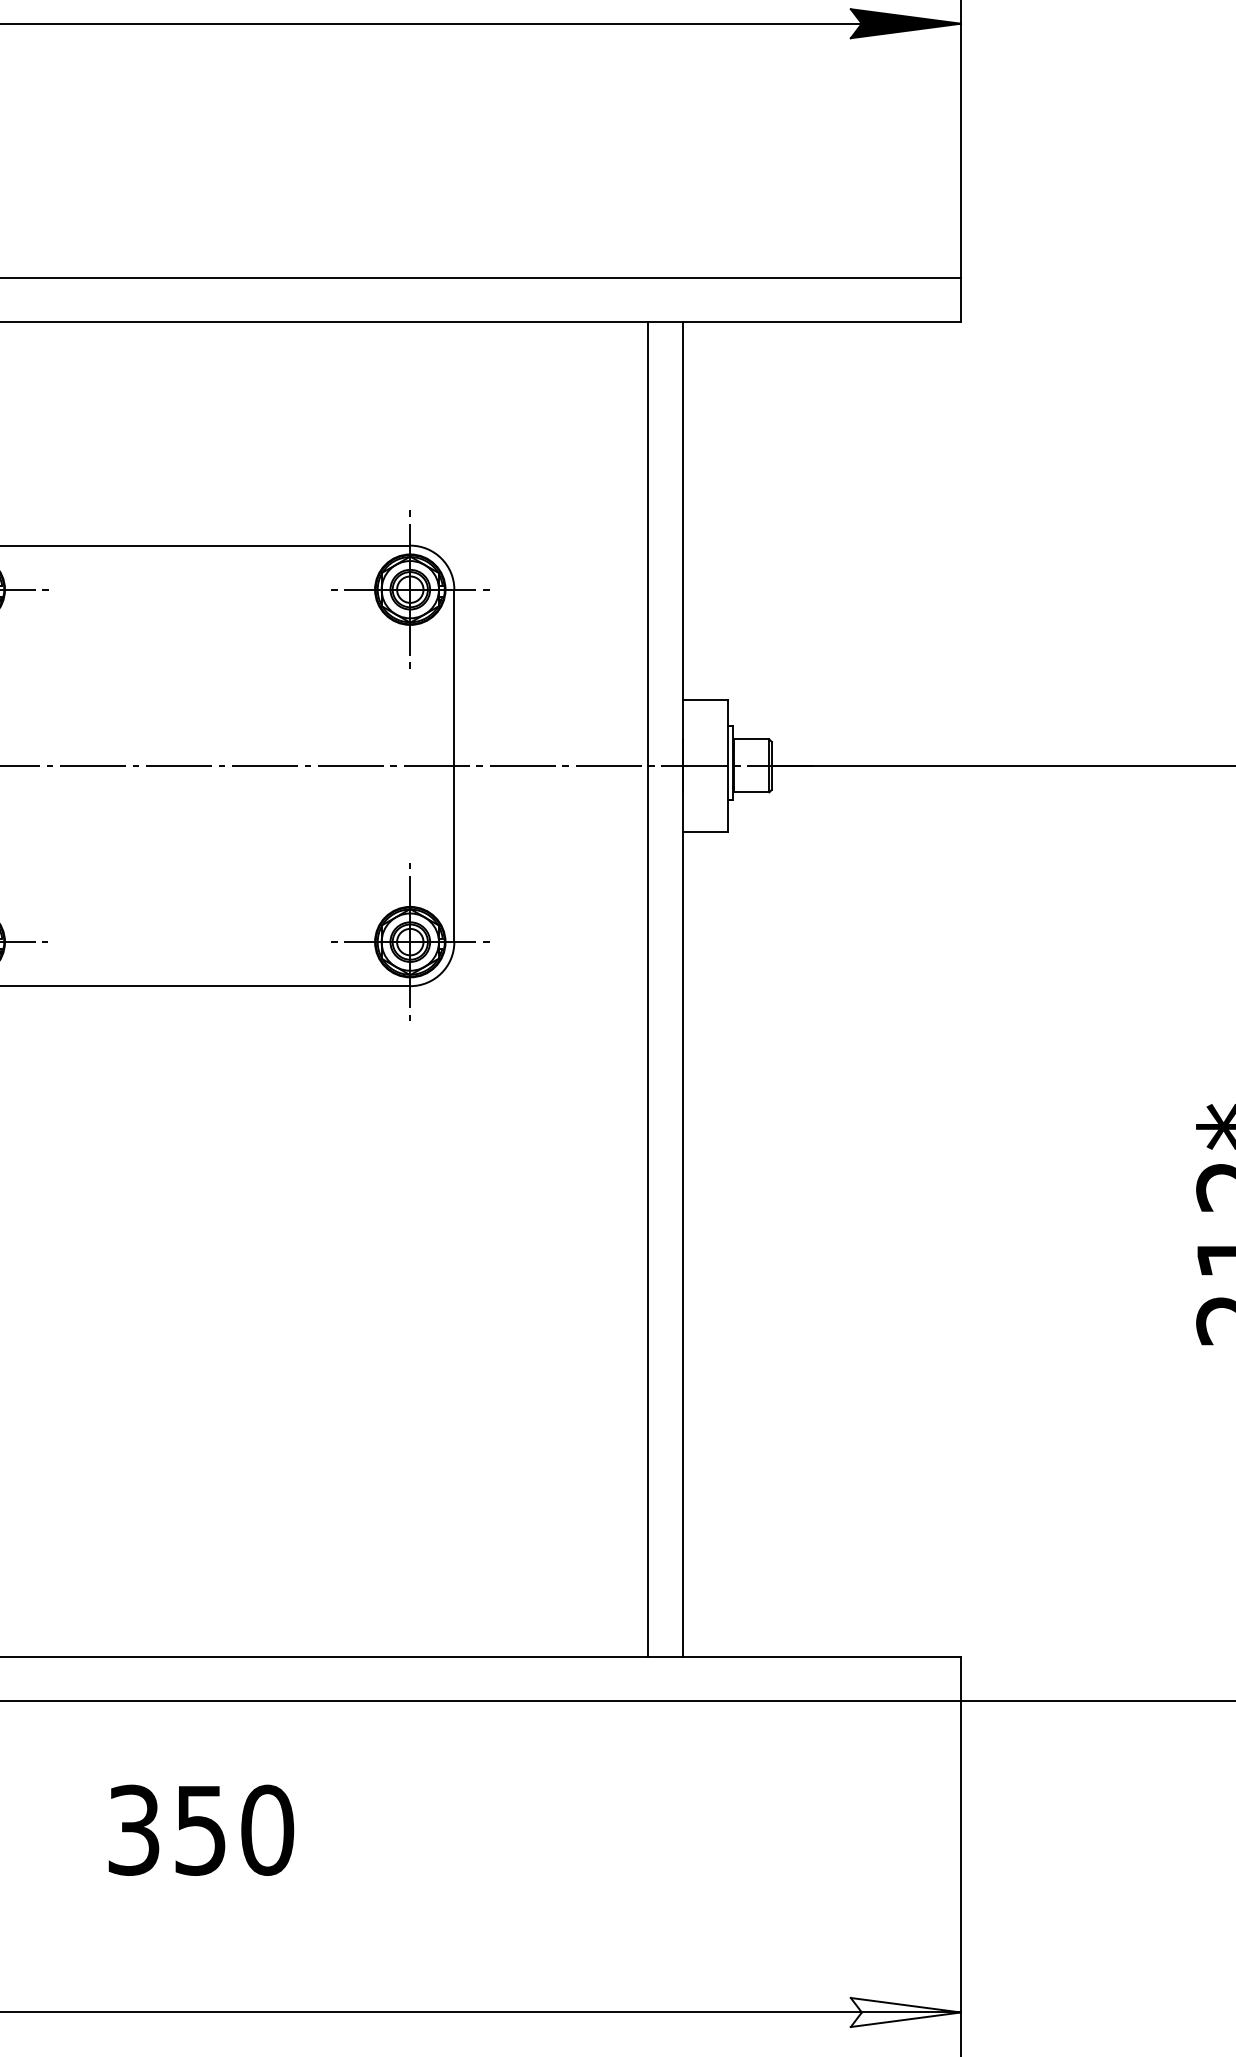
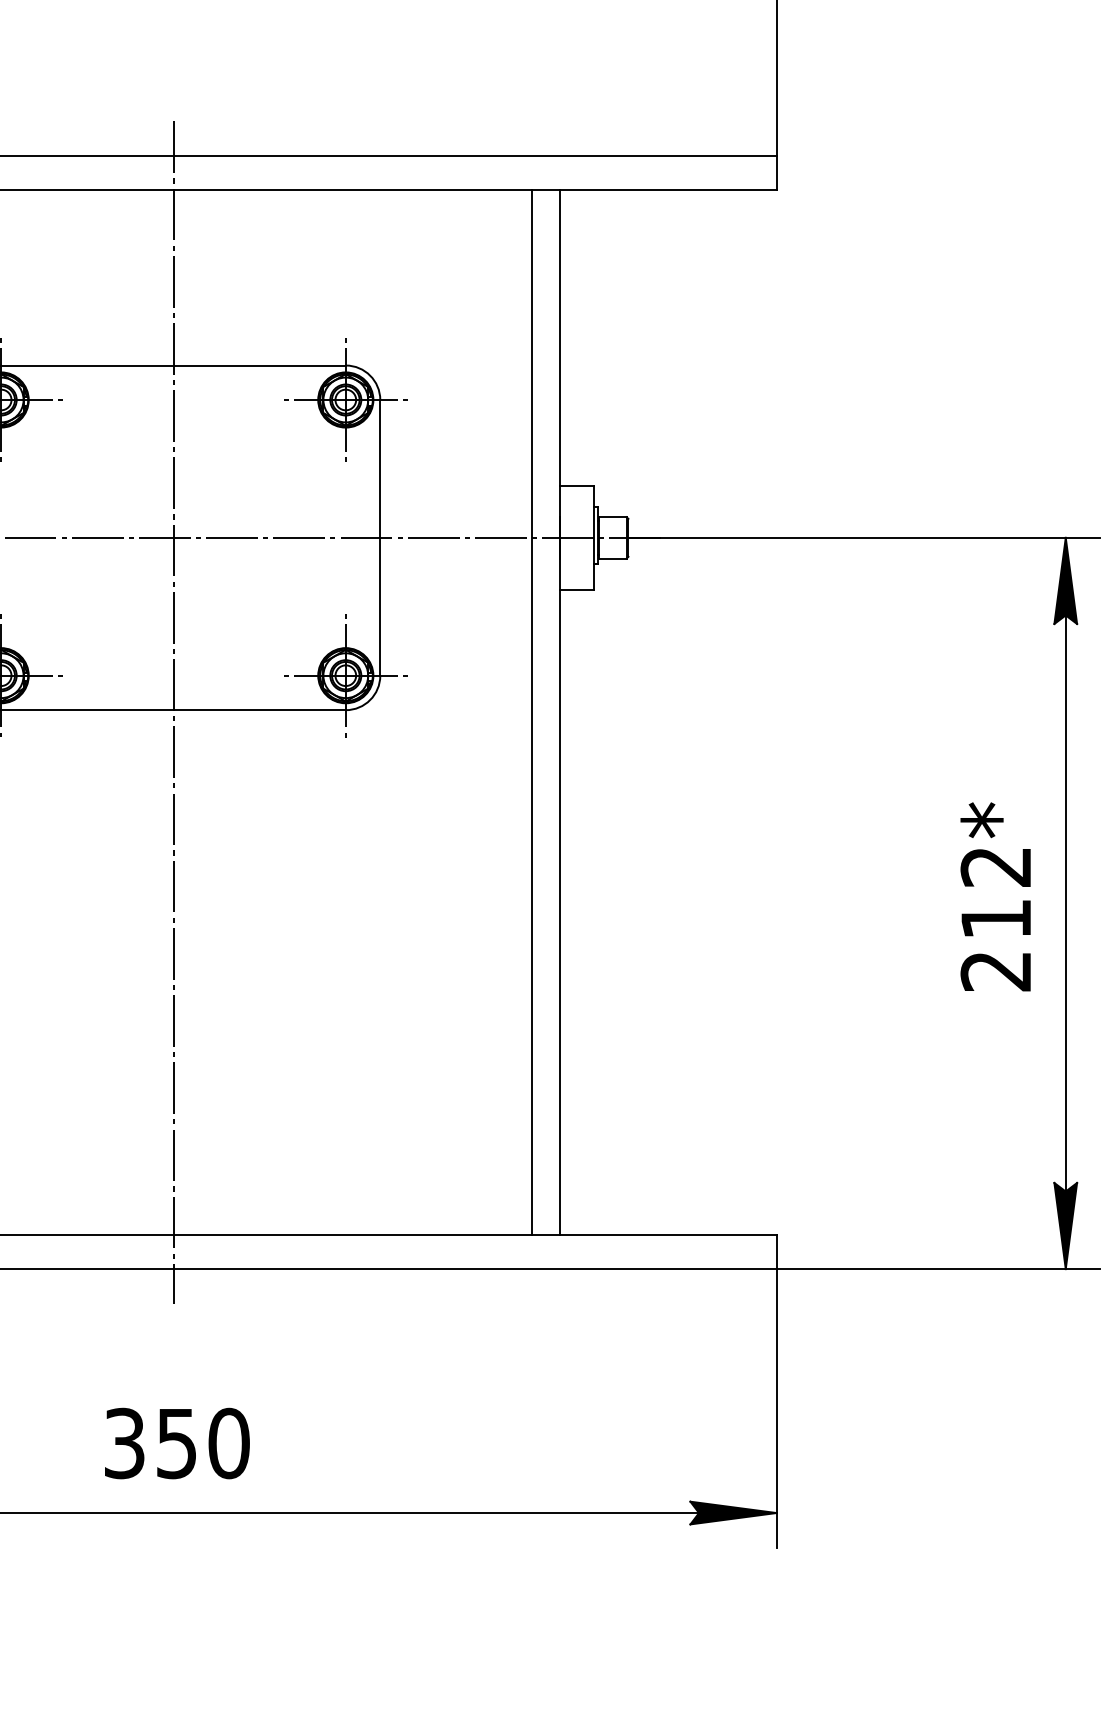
line: (190, 989) -> (173, 712), added
text: (201, 1830) -> (177, 1443), moved
fill: (905, 2011) -> (733, 1512), added

